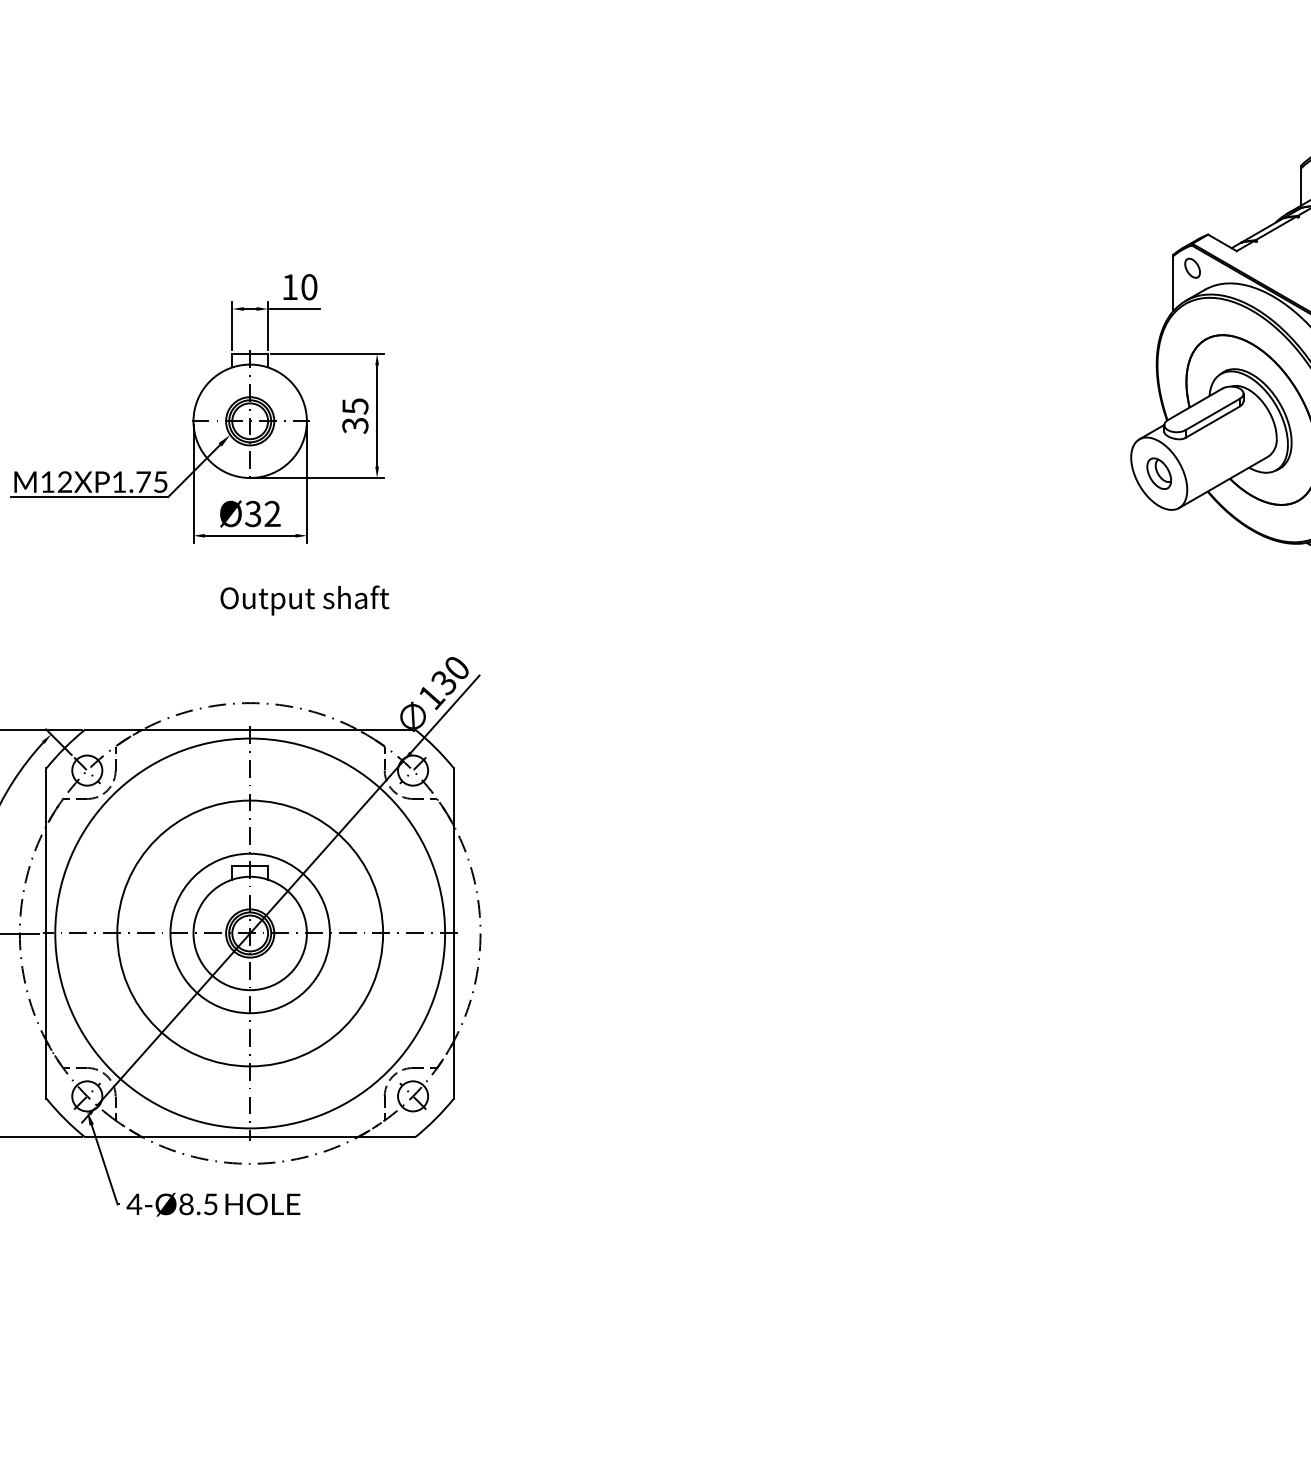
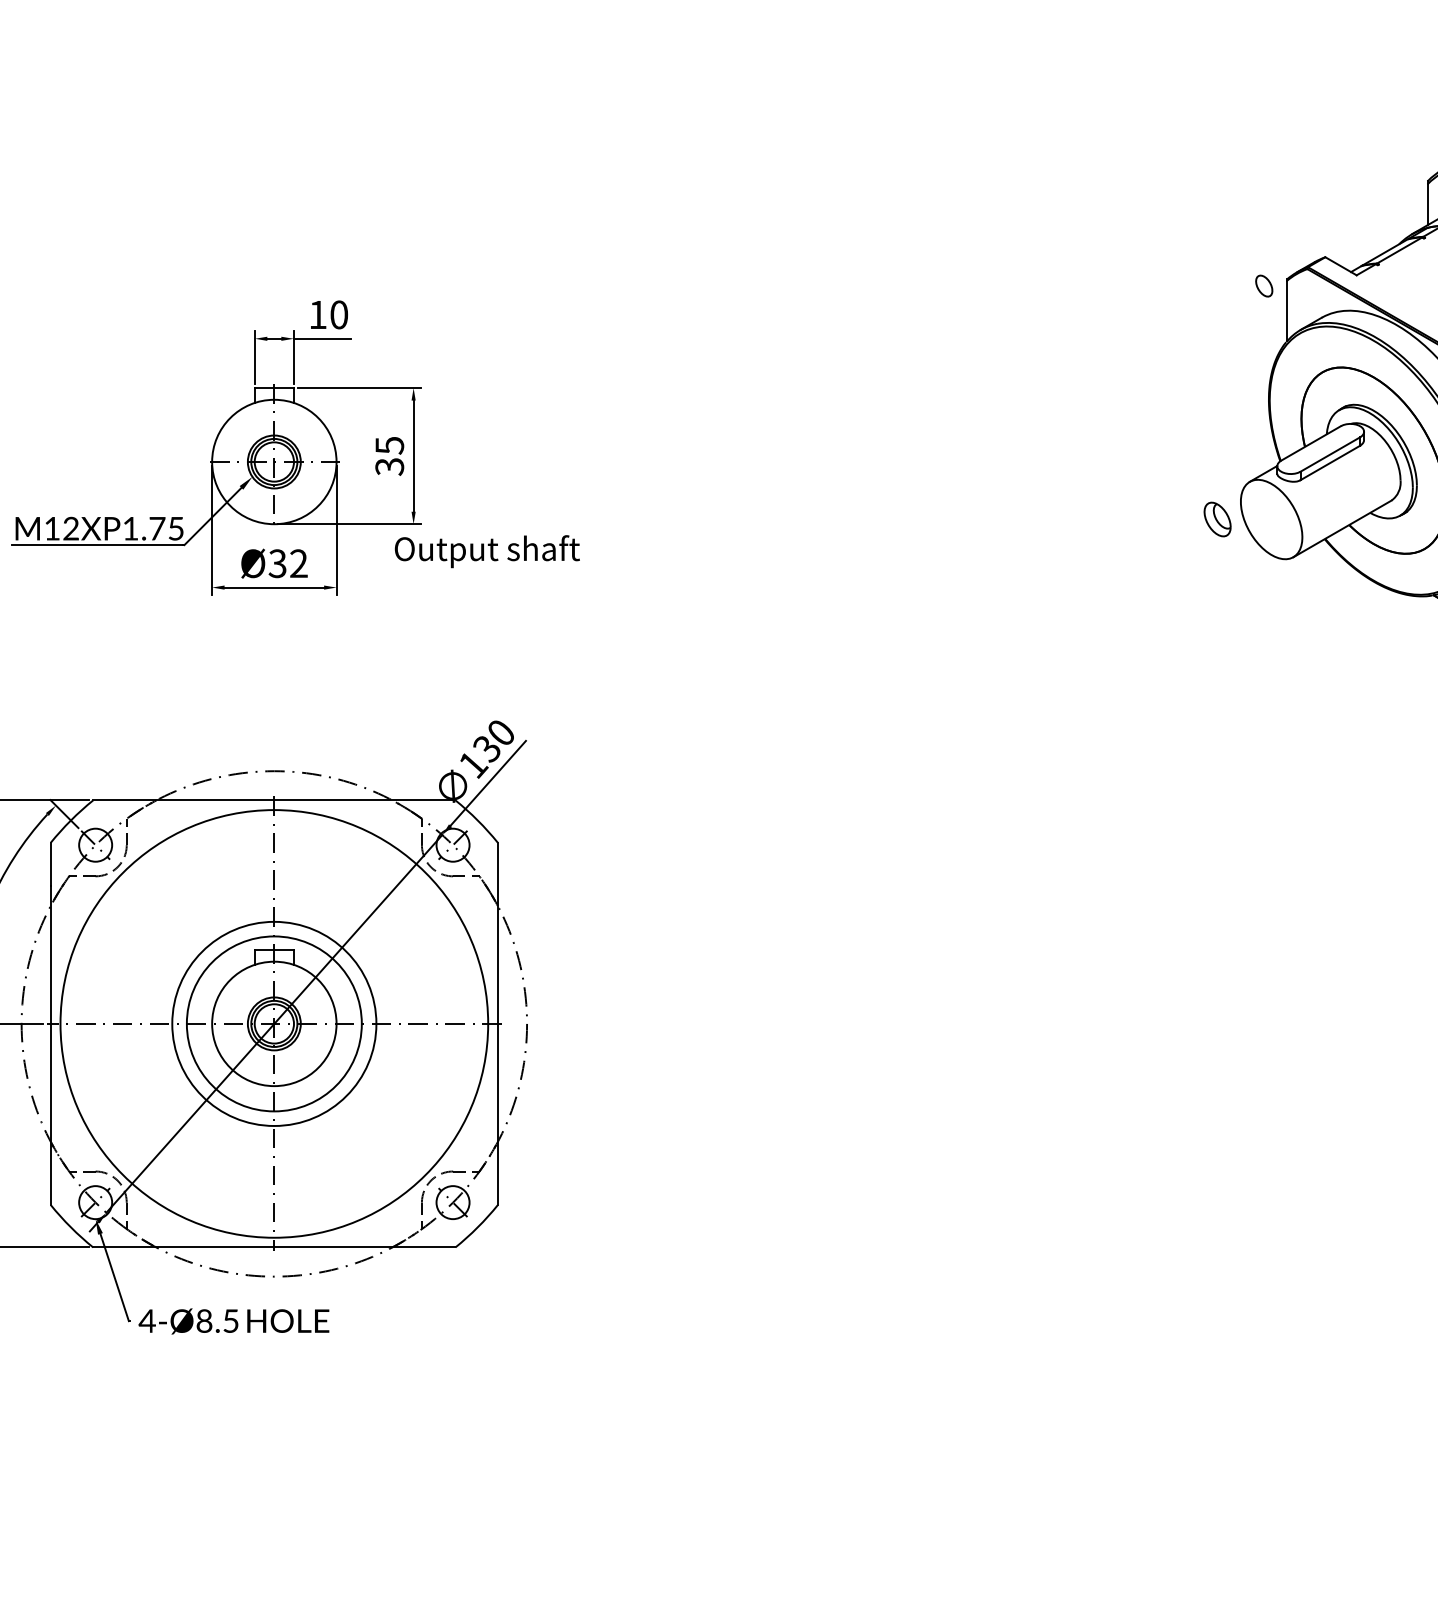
part: (1192, 267) -> (1264, 285), moved
part: (1159, 473) -> (1217, 519), moved
text: (304, 600) -> (486, 551), moved
circle: (250, 933) -> (274, 1023), size x0.7

